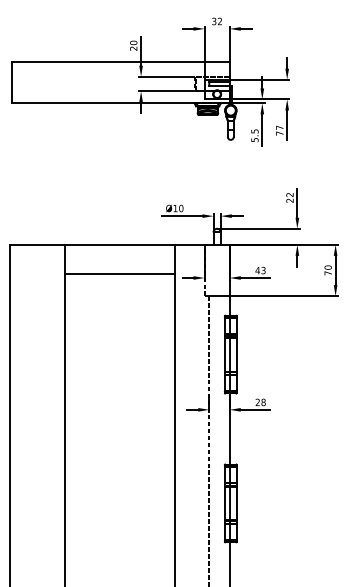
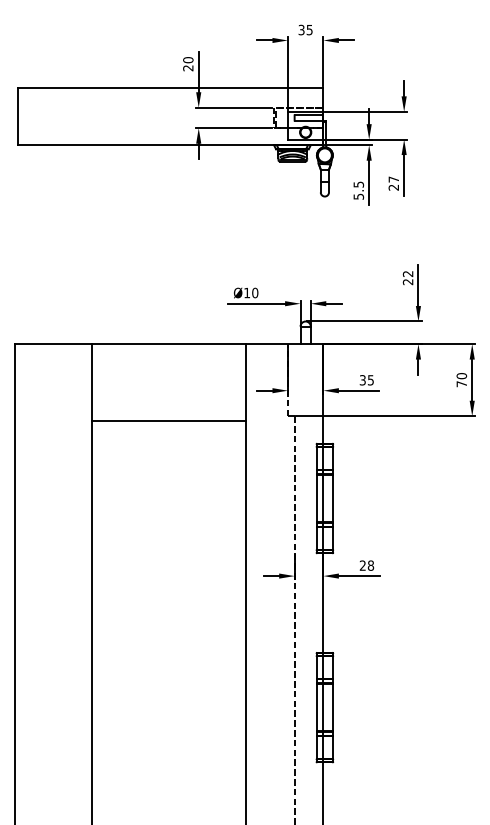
text: (219, 21) -> (309, 29), 32 -> 35
text: (279, 133) -> (393, 187), 77 -> 27
text: (260, 270) -> (366, 380), 43 -> 35
line: (119, 274) -> (168, 421), moved

